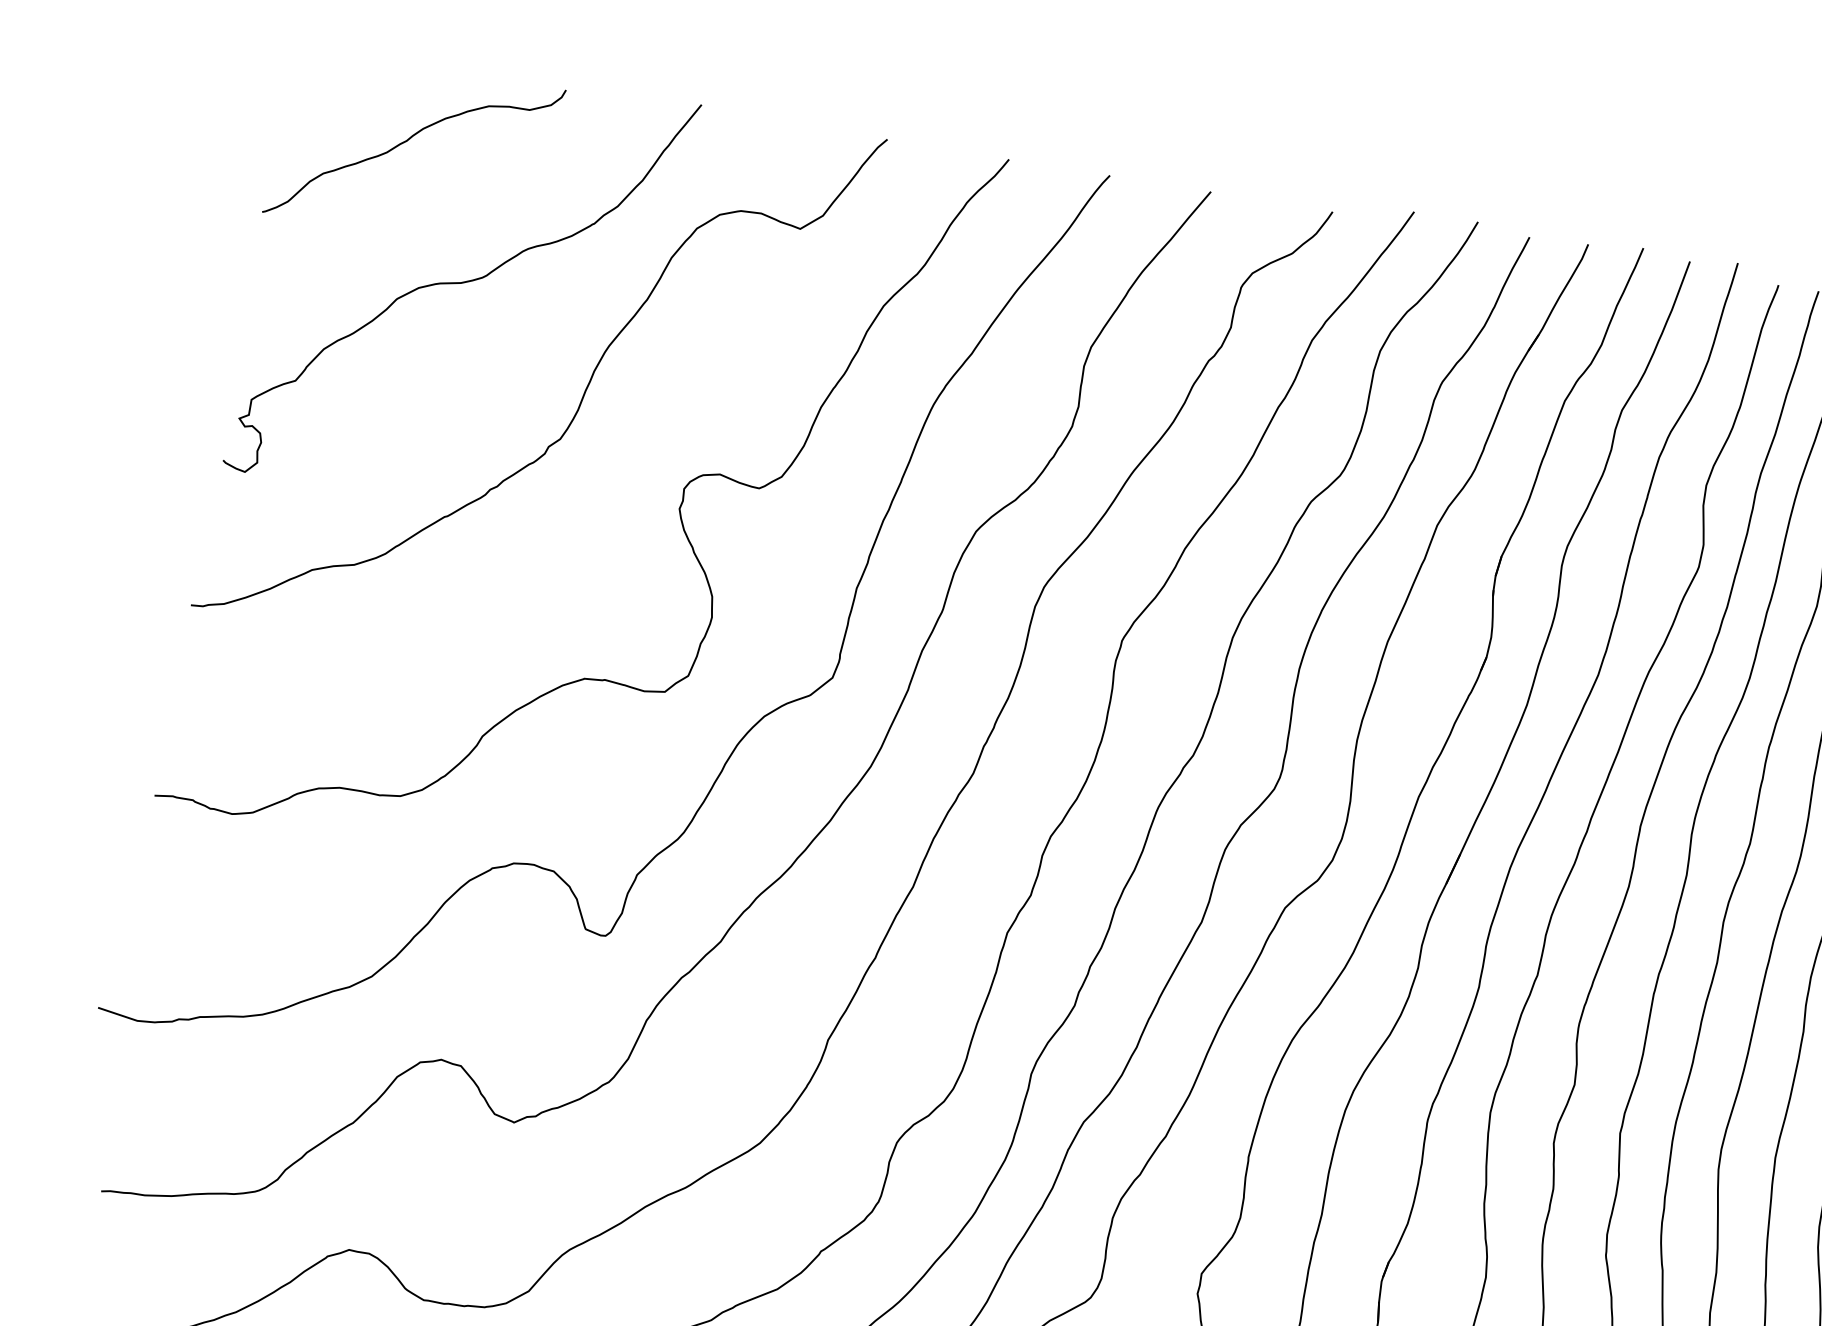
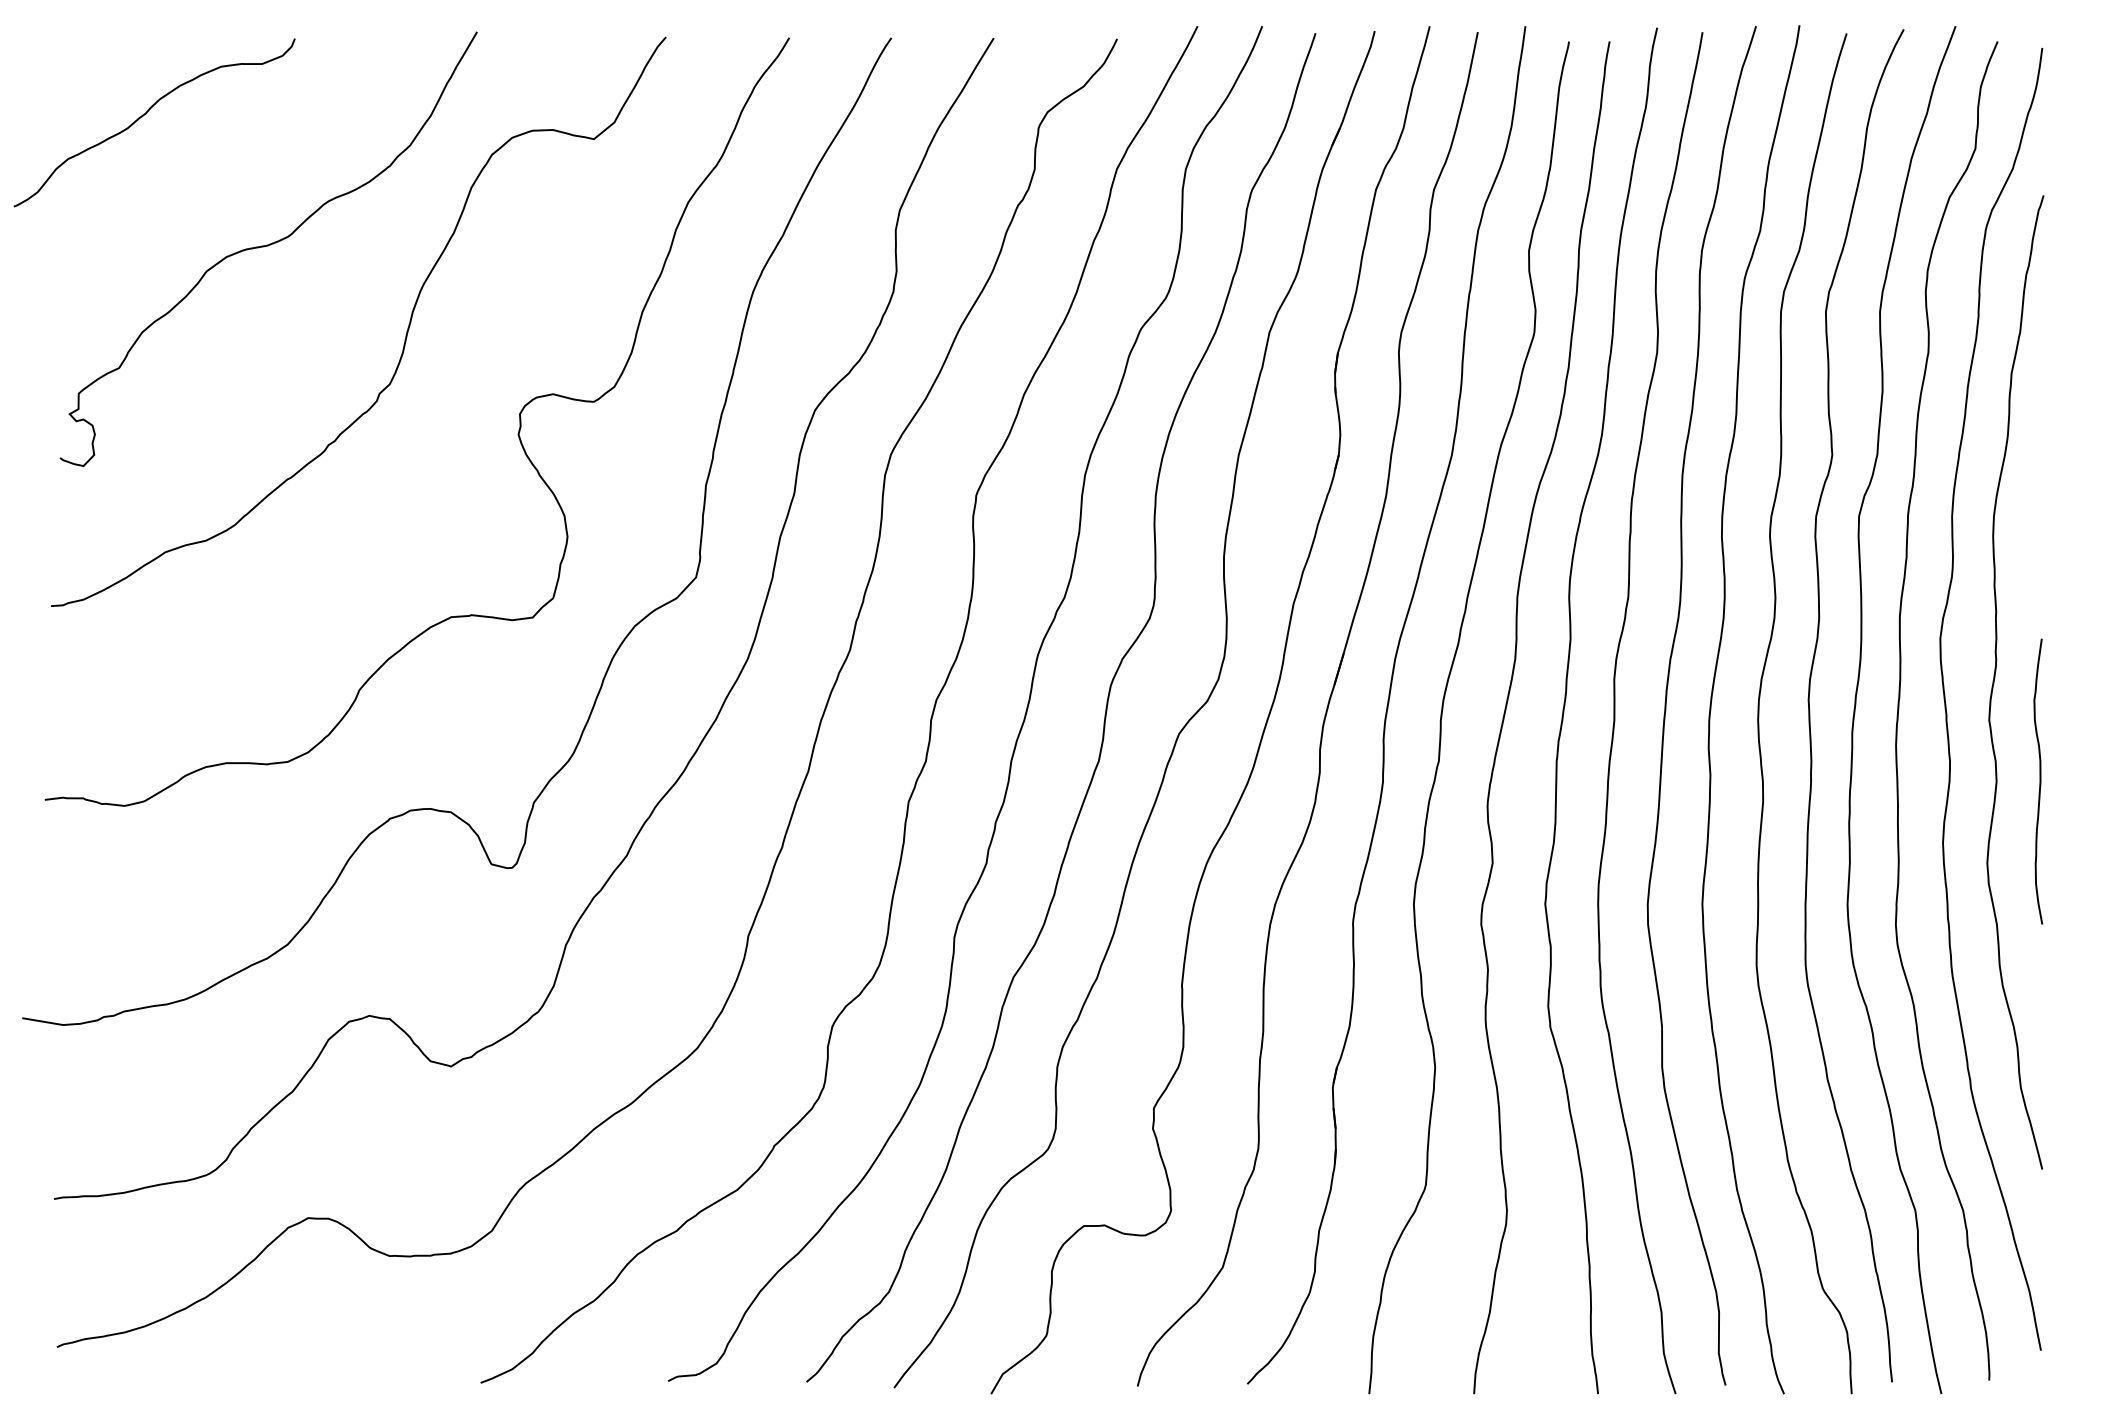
curve: (407, 141) -> (146, 114), moved

